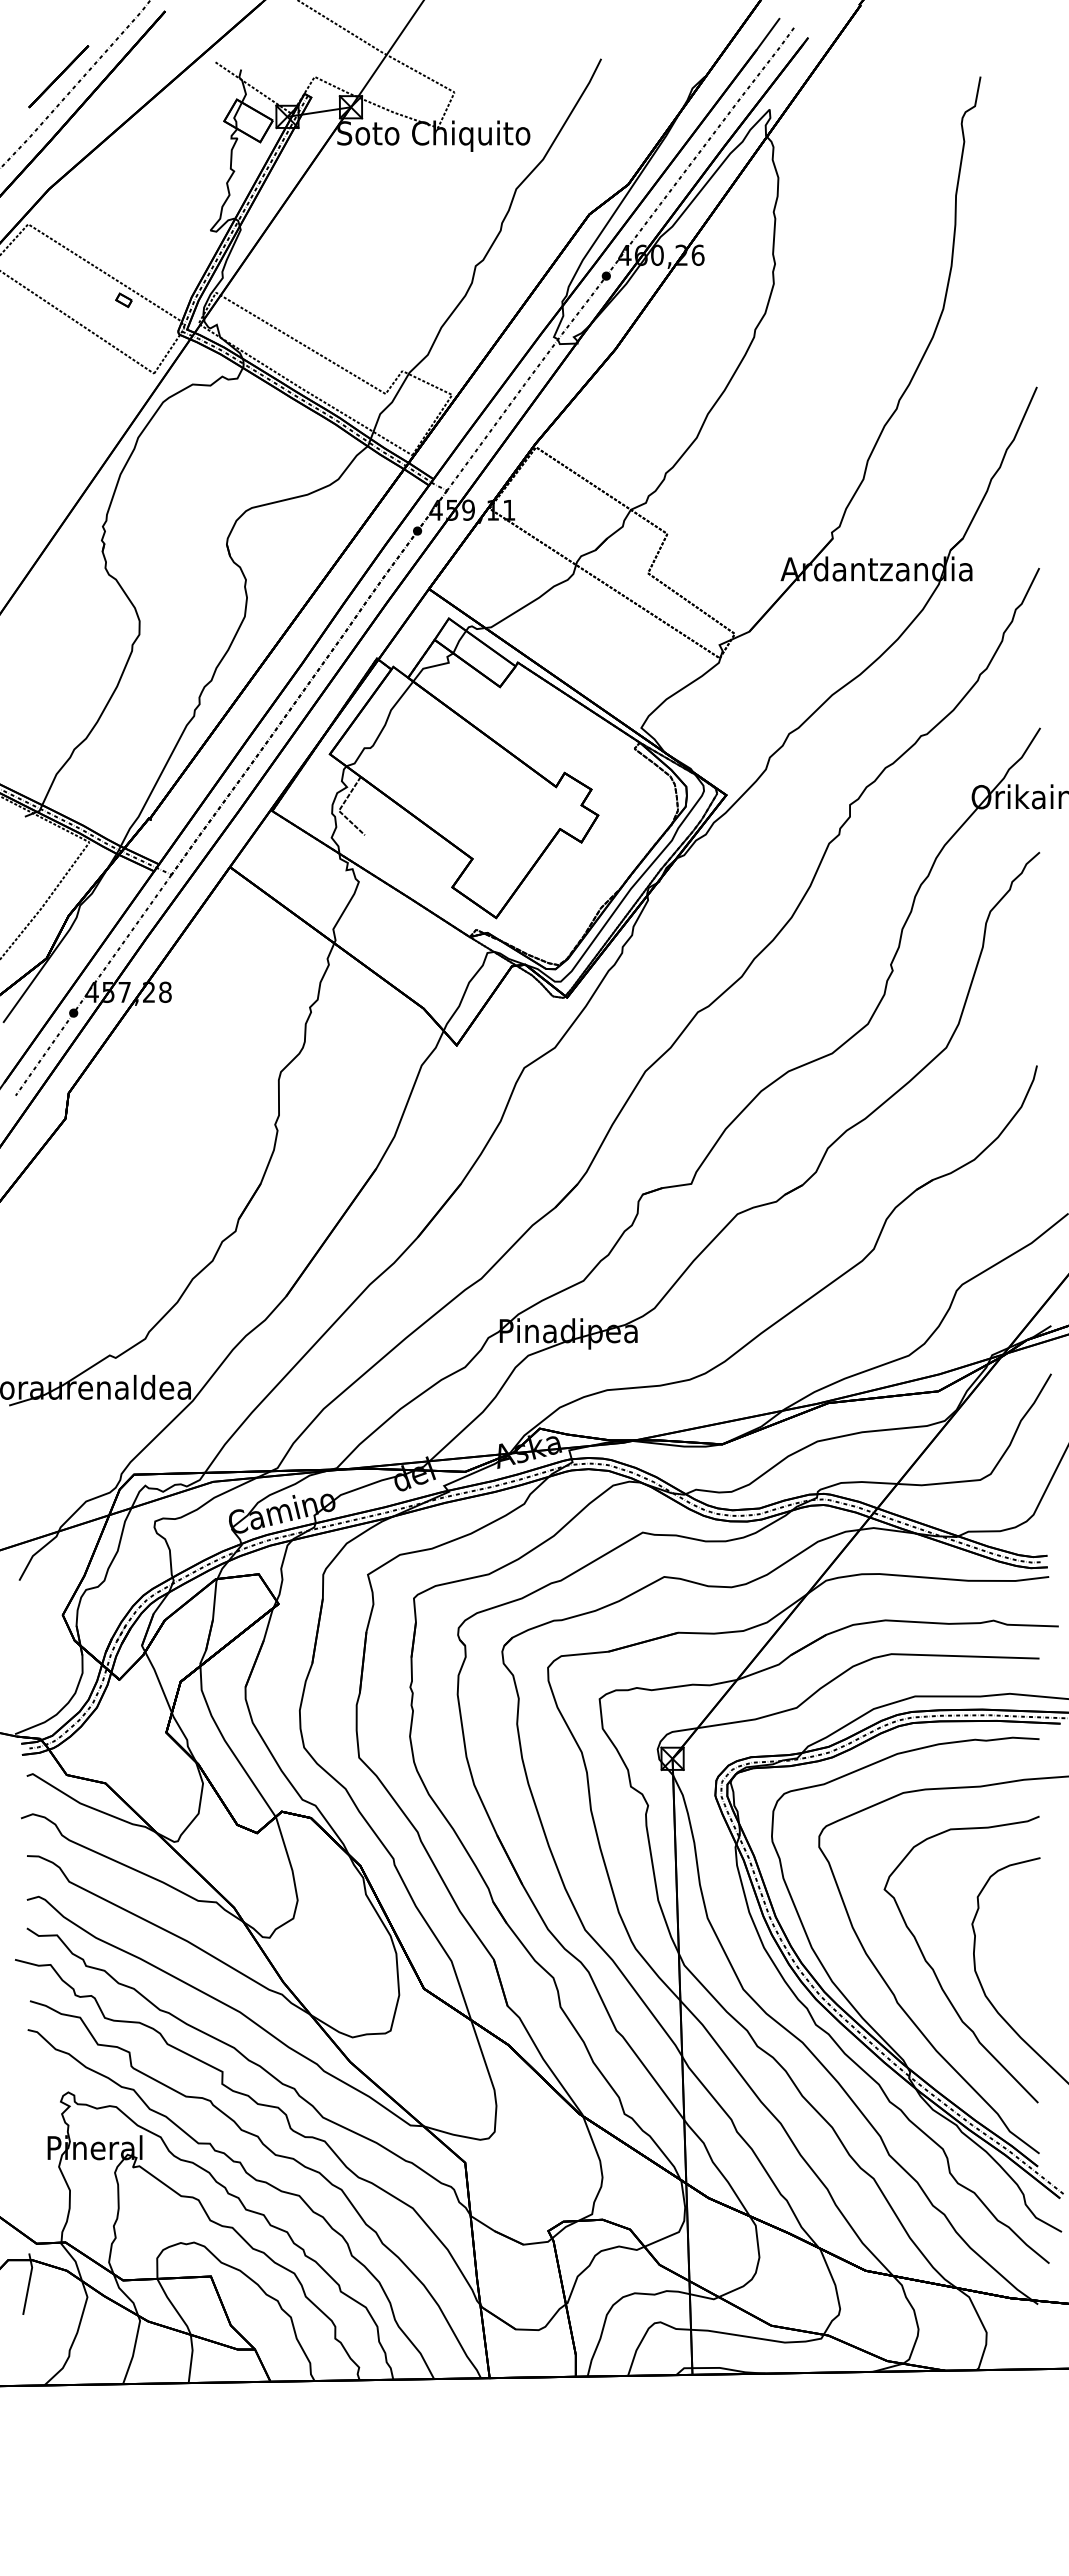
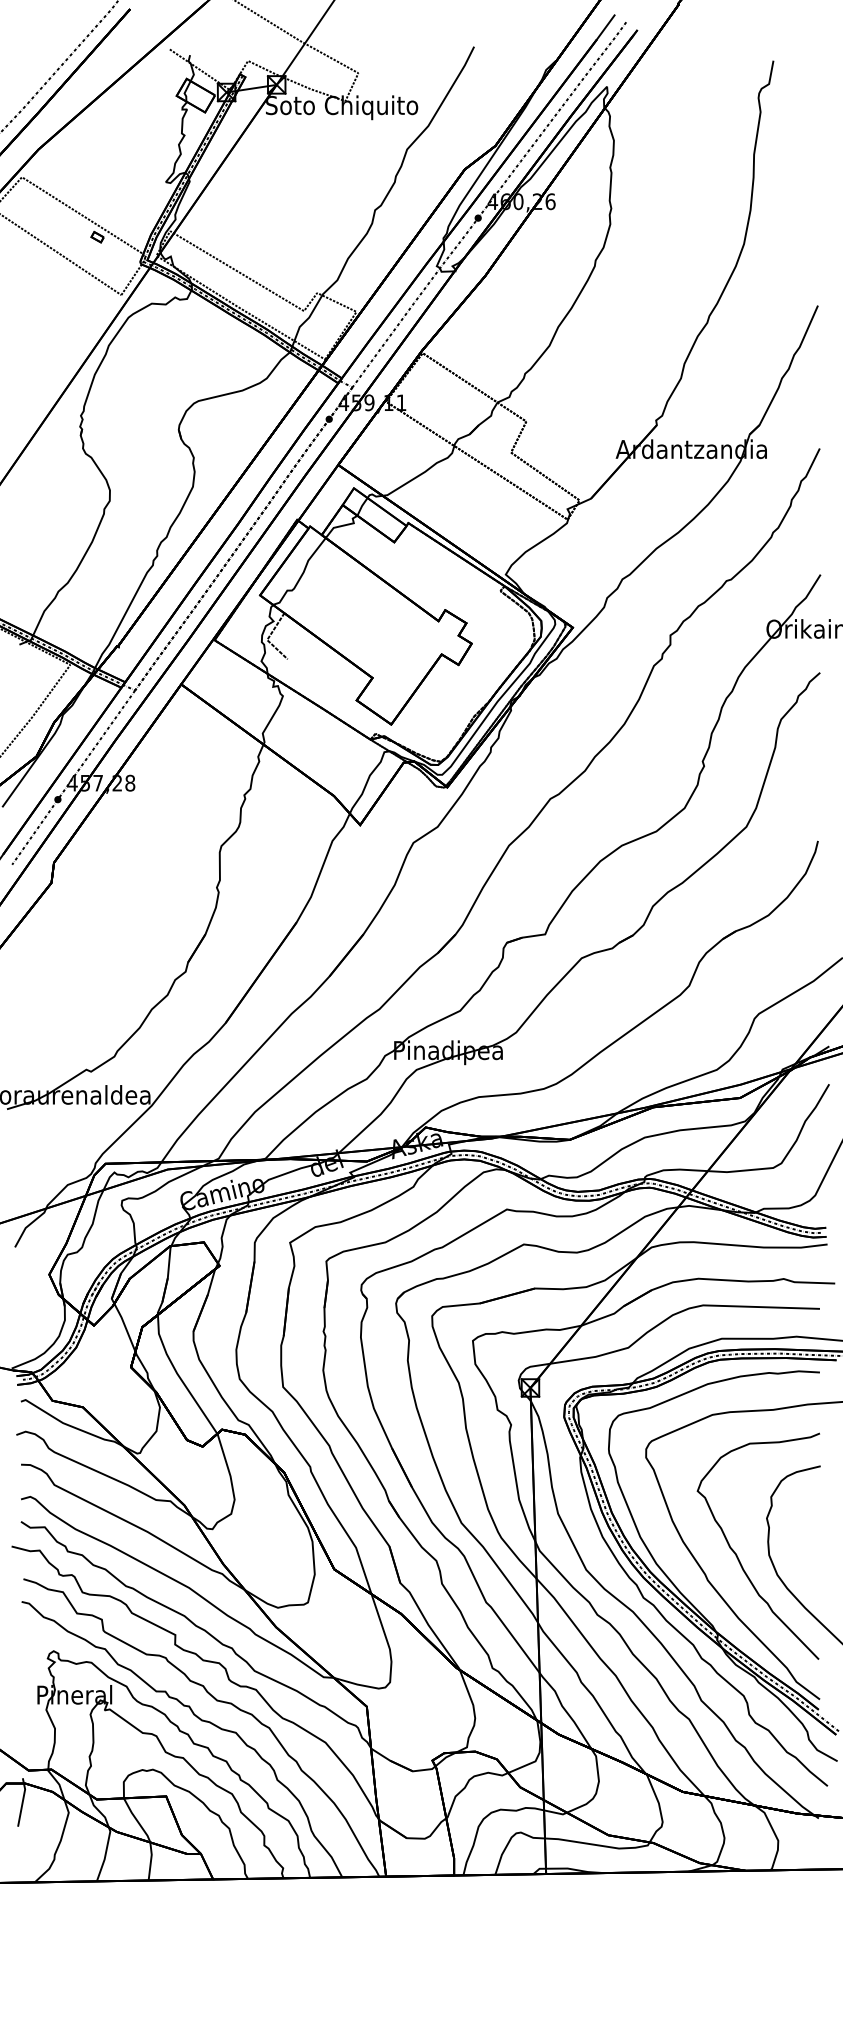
line: (58, 76) -> (45, 60), removed

